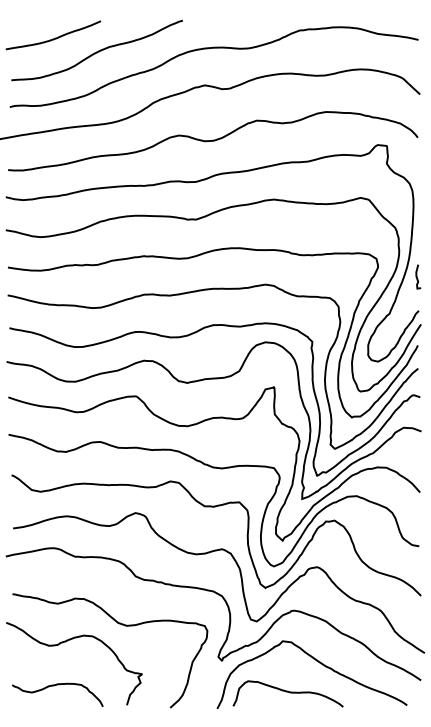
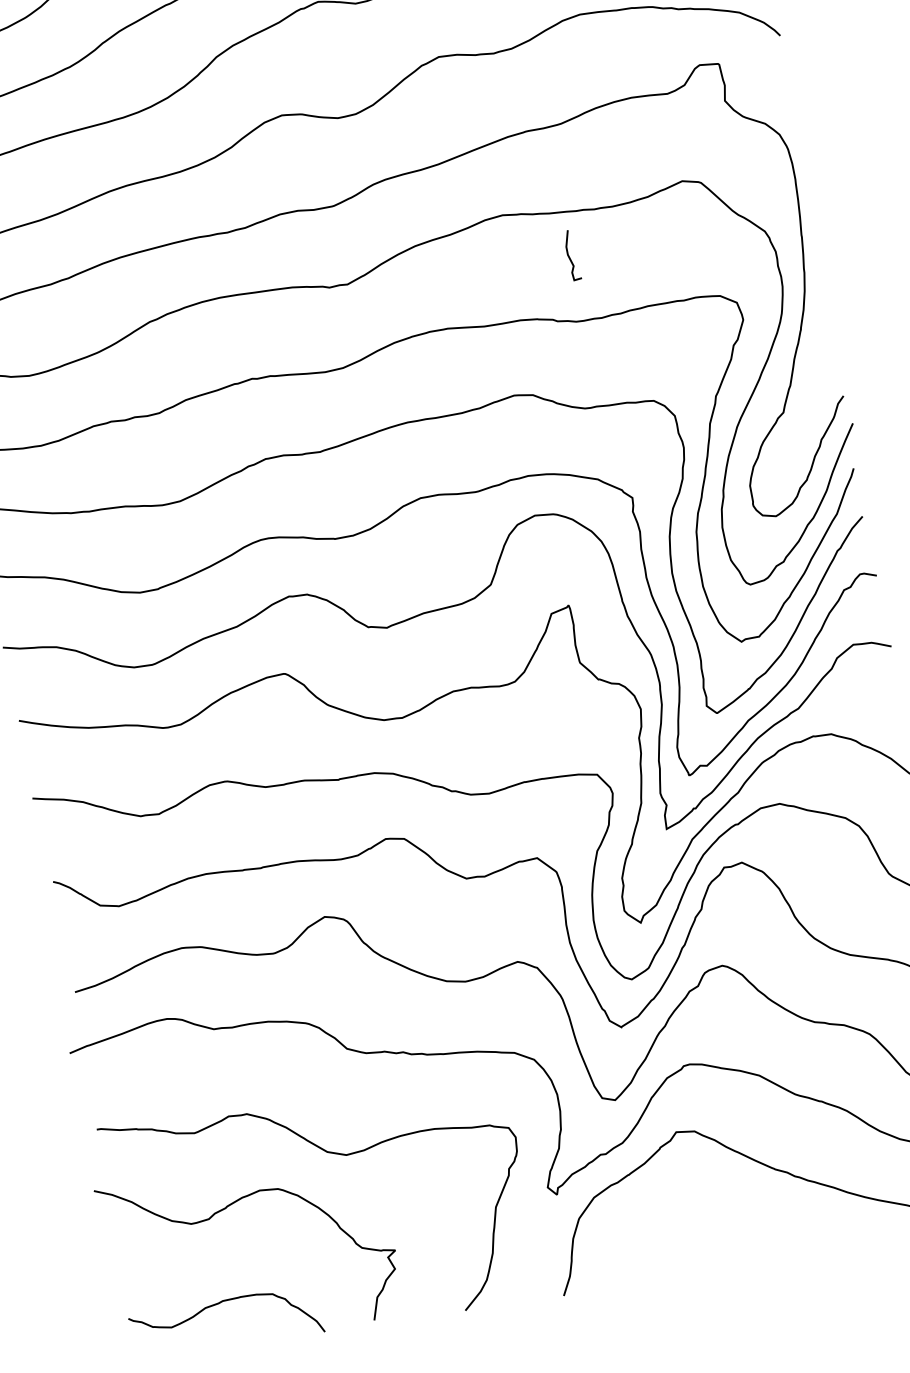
curve: (417, 276) -> (570, 255), moved
curve: (287, 692) -> (704, 1237), removed

